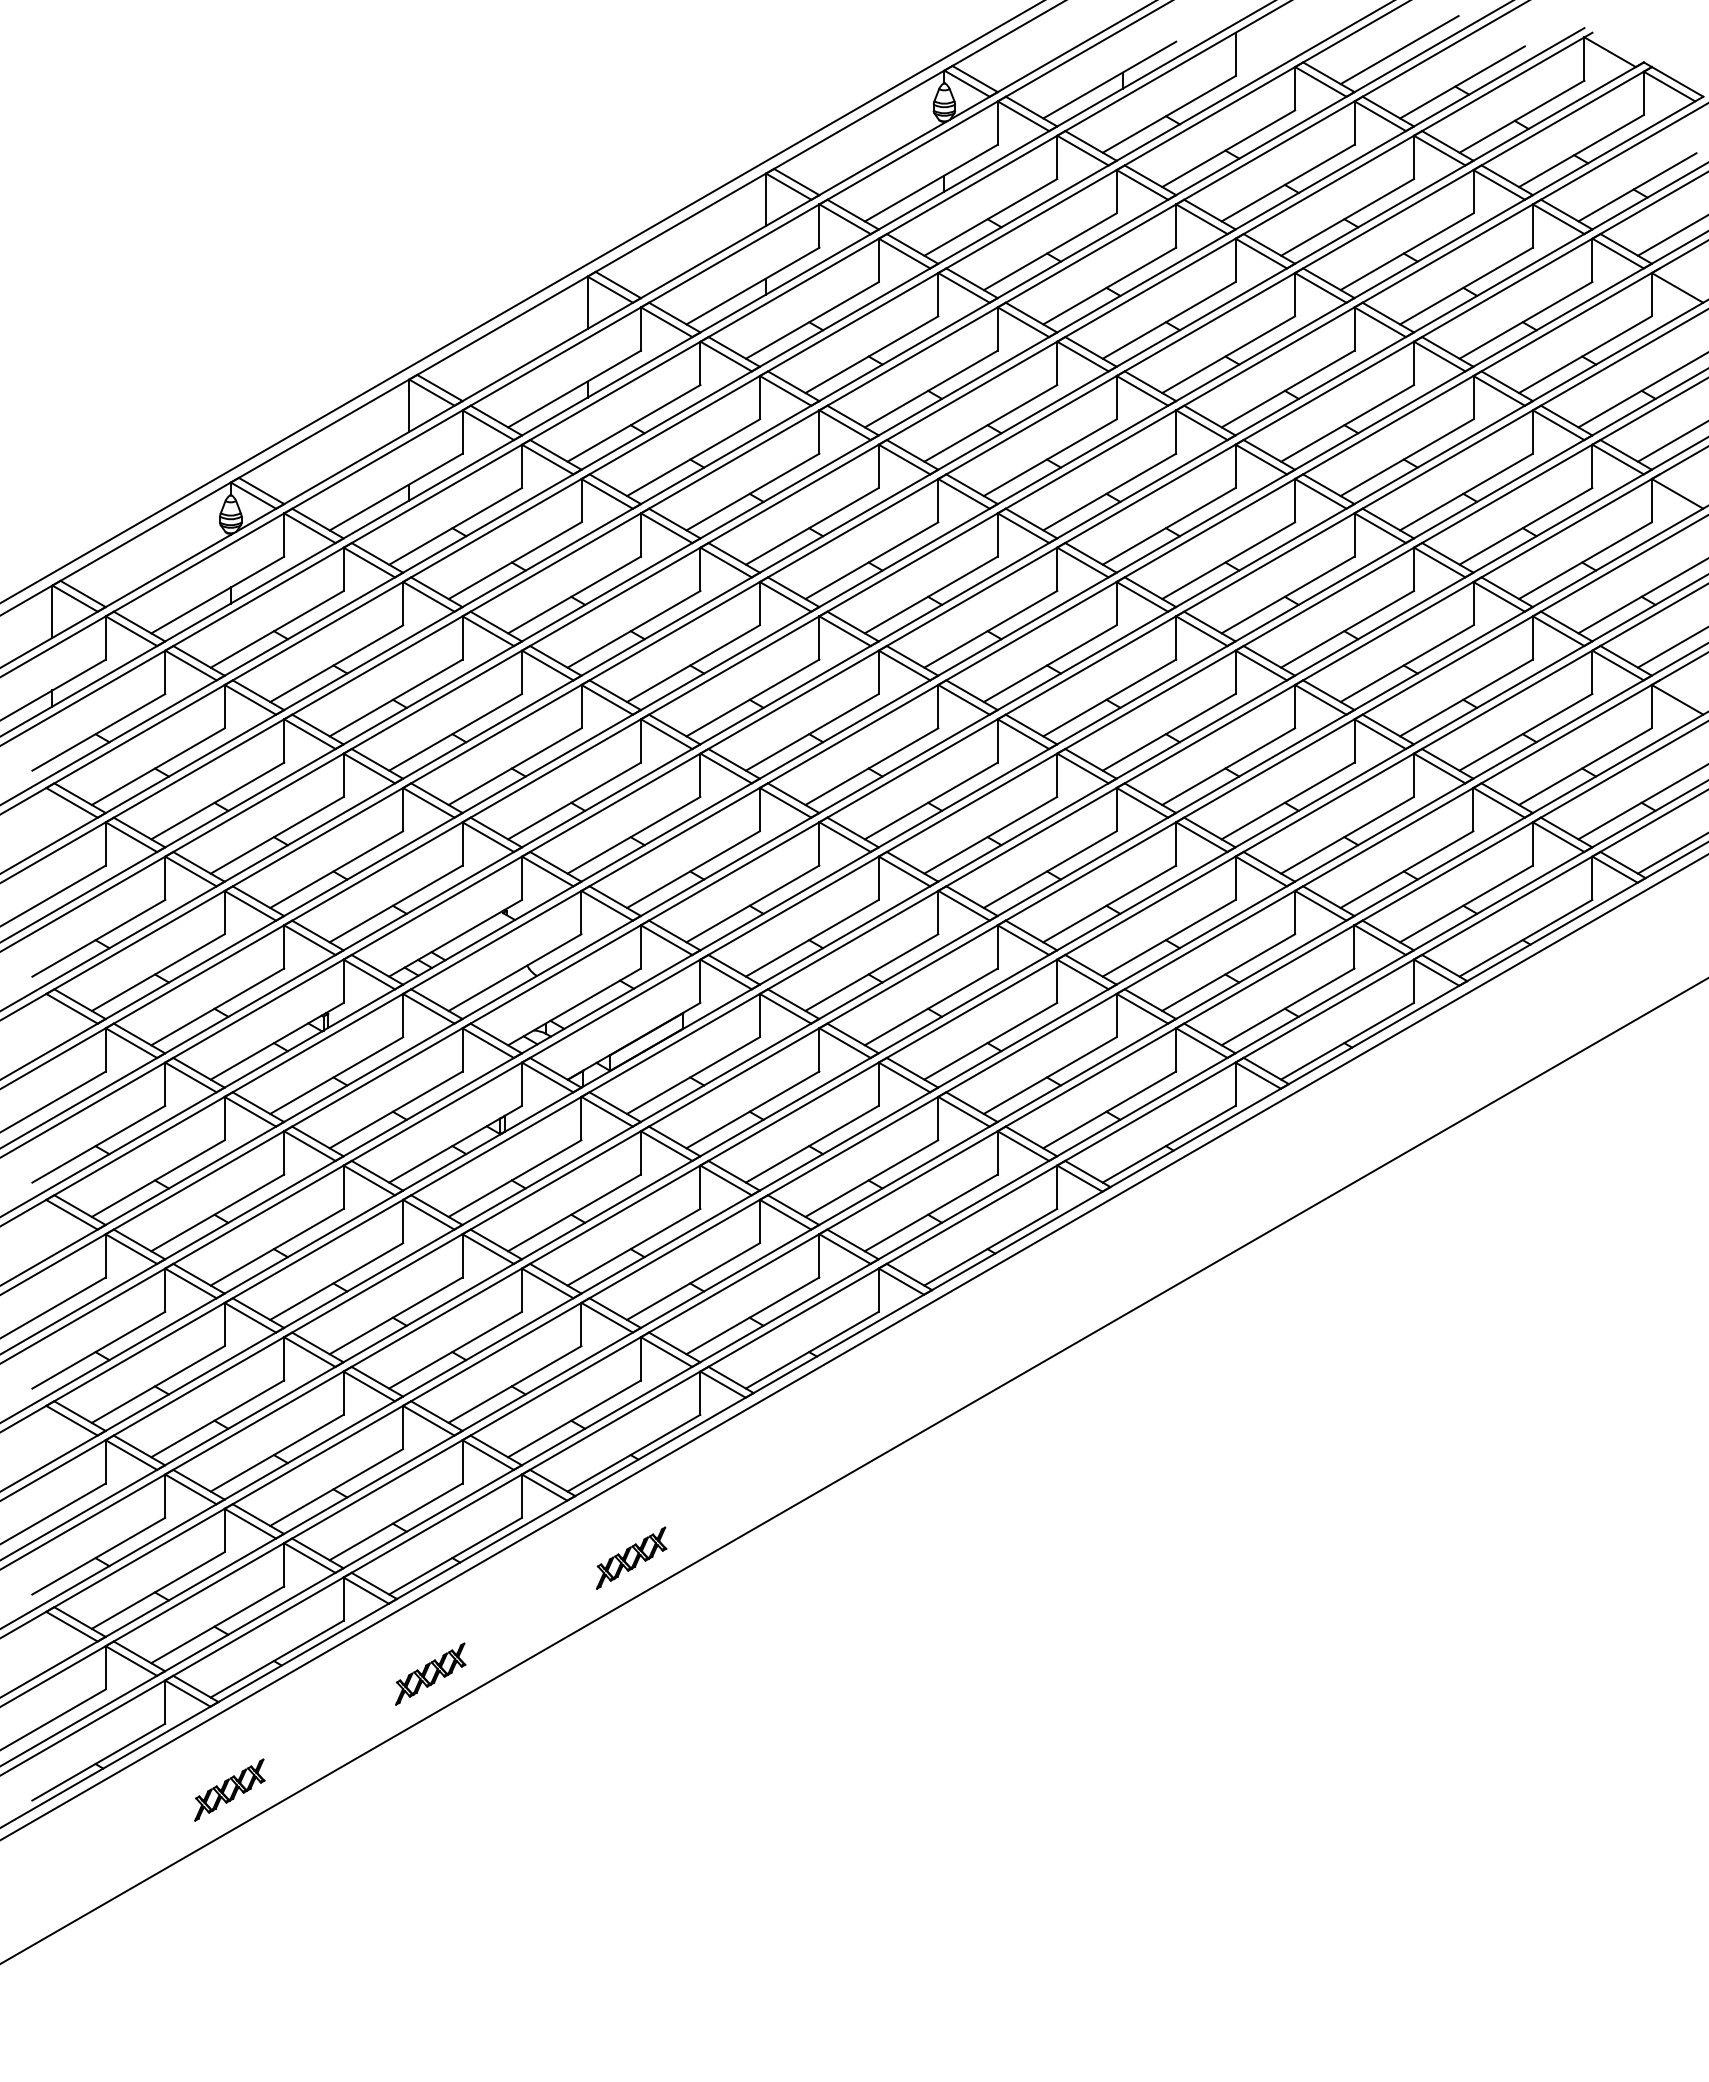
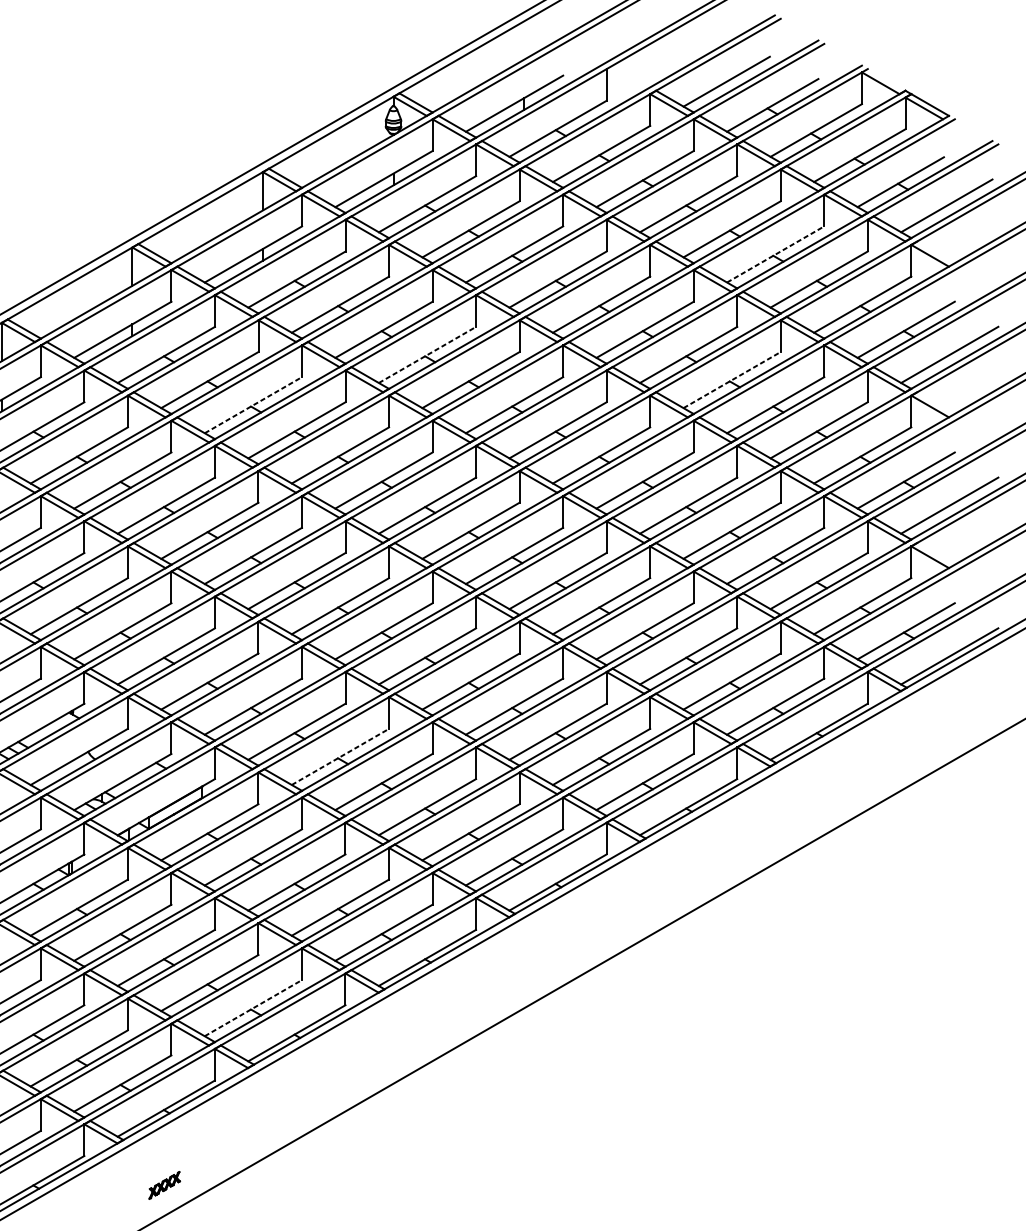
line: (1466, 286) -> (775, 254), solid -> dashed
line: (990, 423) -> (427, 355), solid -> dashed
line: (1407, 457) -> (732, 379), solid -> dashed
line: (752, 492) -> (253, 405), solid -> dashed
line: (871, 972) -> (340, 756), solid -> dashed
line: (752, 1315) -> (253, 1007), solid -> dashed
part: (631, 1557) -> (164, 1185), size x0.6

